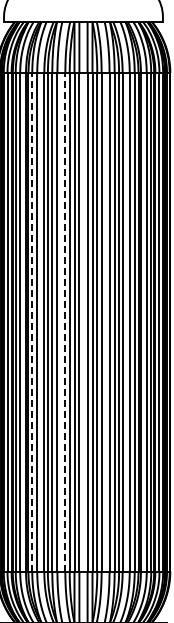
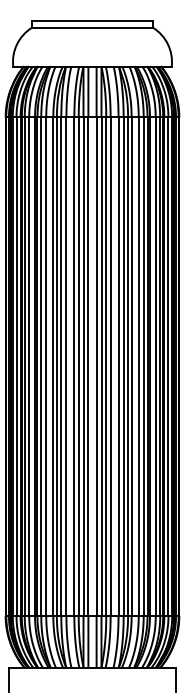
line: (32, 322) -> (41, 366), dashed -> solid
line: (65, 322) -> (74, 366), dashed -> solid

